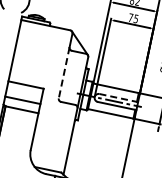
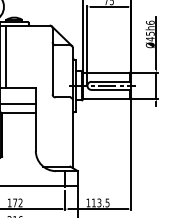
line: (20, 51) -> (5, 56), added
line: (64, 72) -> (52, 68), dashed -> solid
line: (119, 97) -> (111, 81), dashed -> solid

